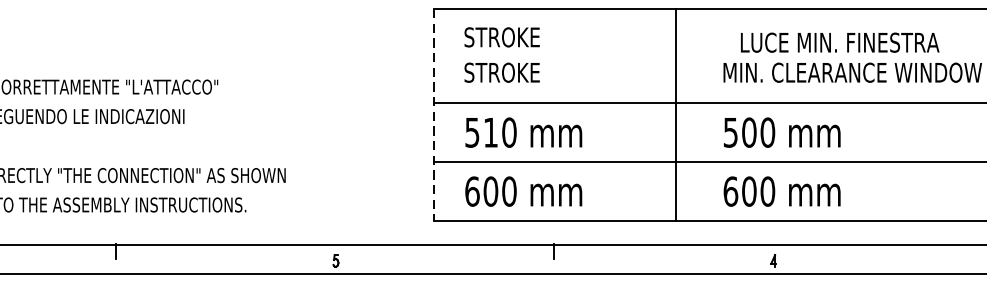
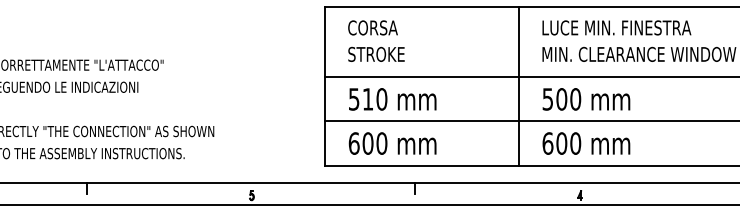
text: (502, 36) -> (376, 27), STROKE -> CORSA
text: (839, 42) -> (616, 27), moved
line: (675, 114) -> (518, 85), moved
line: (434, 115) -> (325, 86), dashed -> solid

